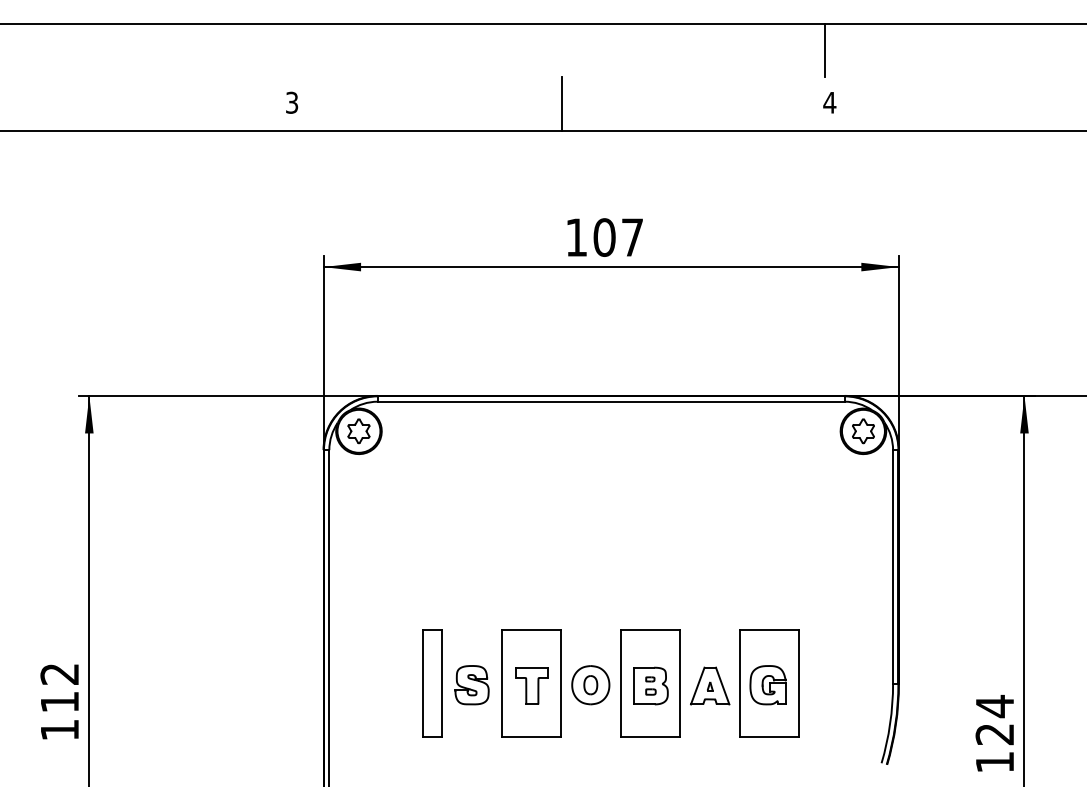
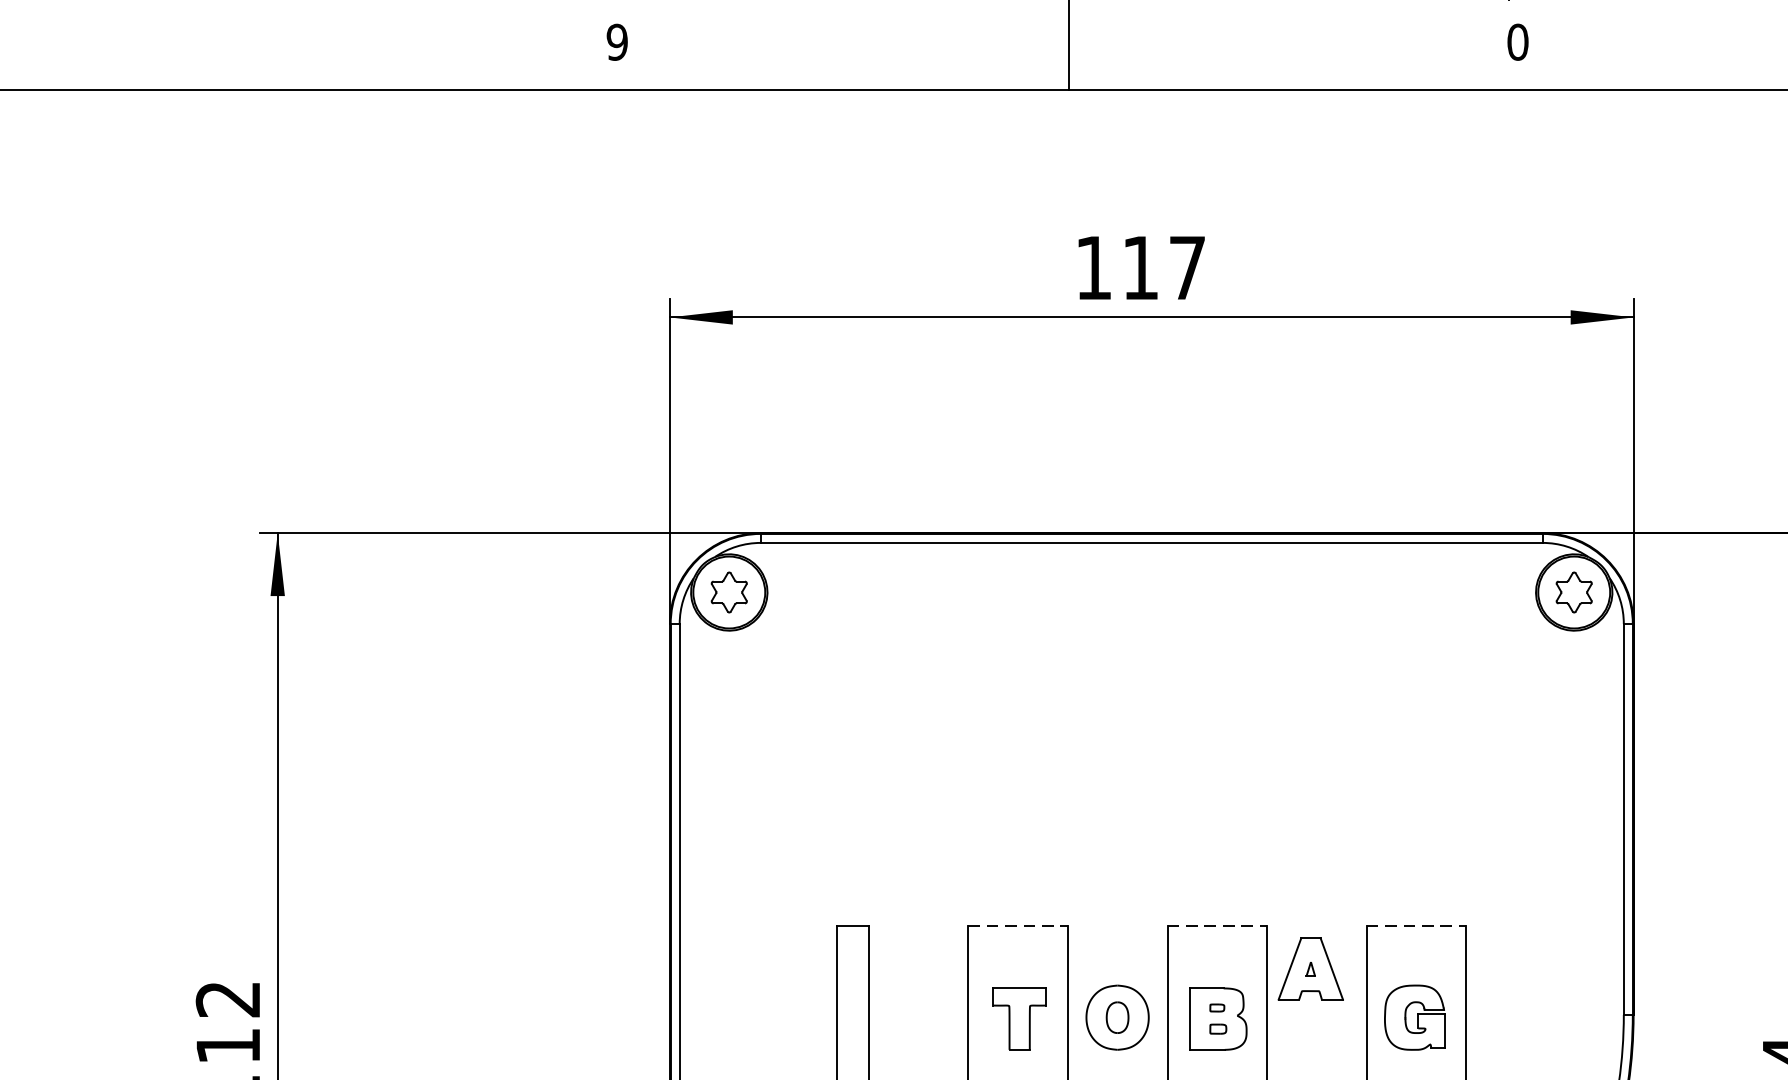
text: (291, 102) -> (616, 41), 3 -> 9
text: (829, 102) -> (1517, 41), 4 -> 0
text: (604, 237) -> (1140, 267), 107 -> 117
line: (531, 630) -> (1018, 926), solid -> dashed
line: (650, 630) -> (1217, 926), solid -> dashed
line: (769, 630) -> (1416, 926), solid -> dashed
part: (471, 685) -> (917, 1018), removed
part: (710, 685) -> (1311, 967), moved

